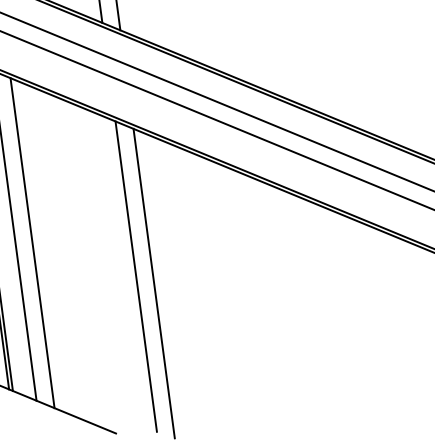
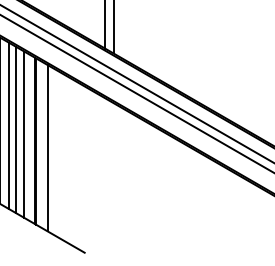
line: (31, 242) -> (55, 152), removed
line: (137, 276) -> (105, 176), removed
line: (154, 284) -> (113, 181), removed

